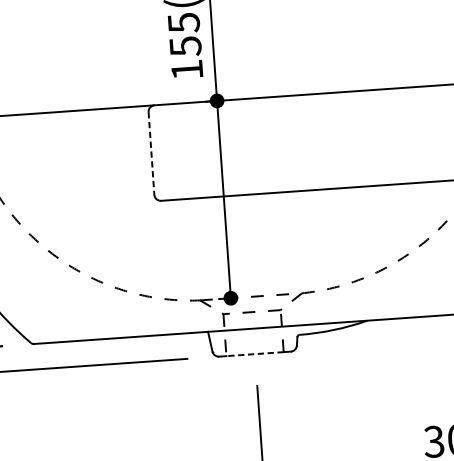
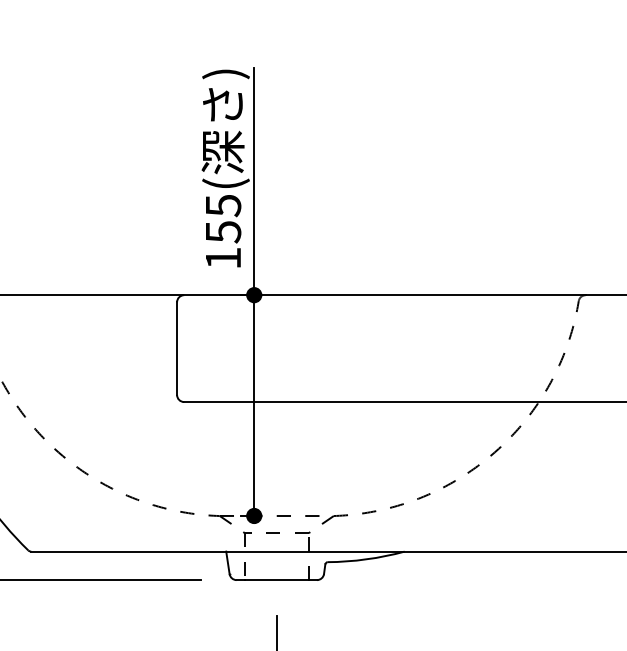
line: (151, 154) -> (177, 349), dashed -> solid
line: (254, 354) -> (276, 580), dashed -> solid

